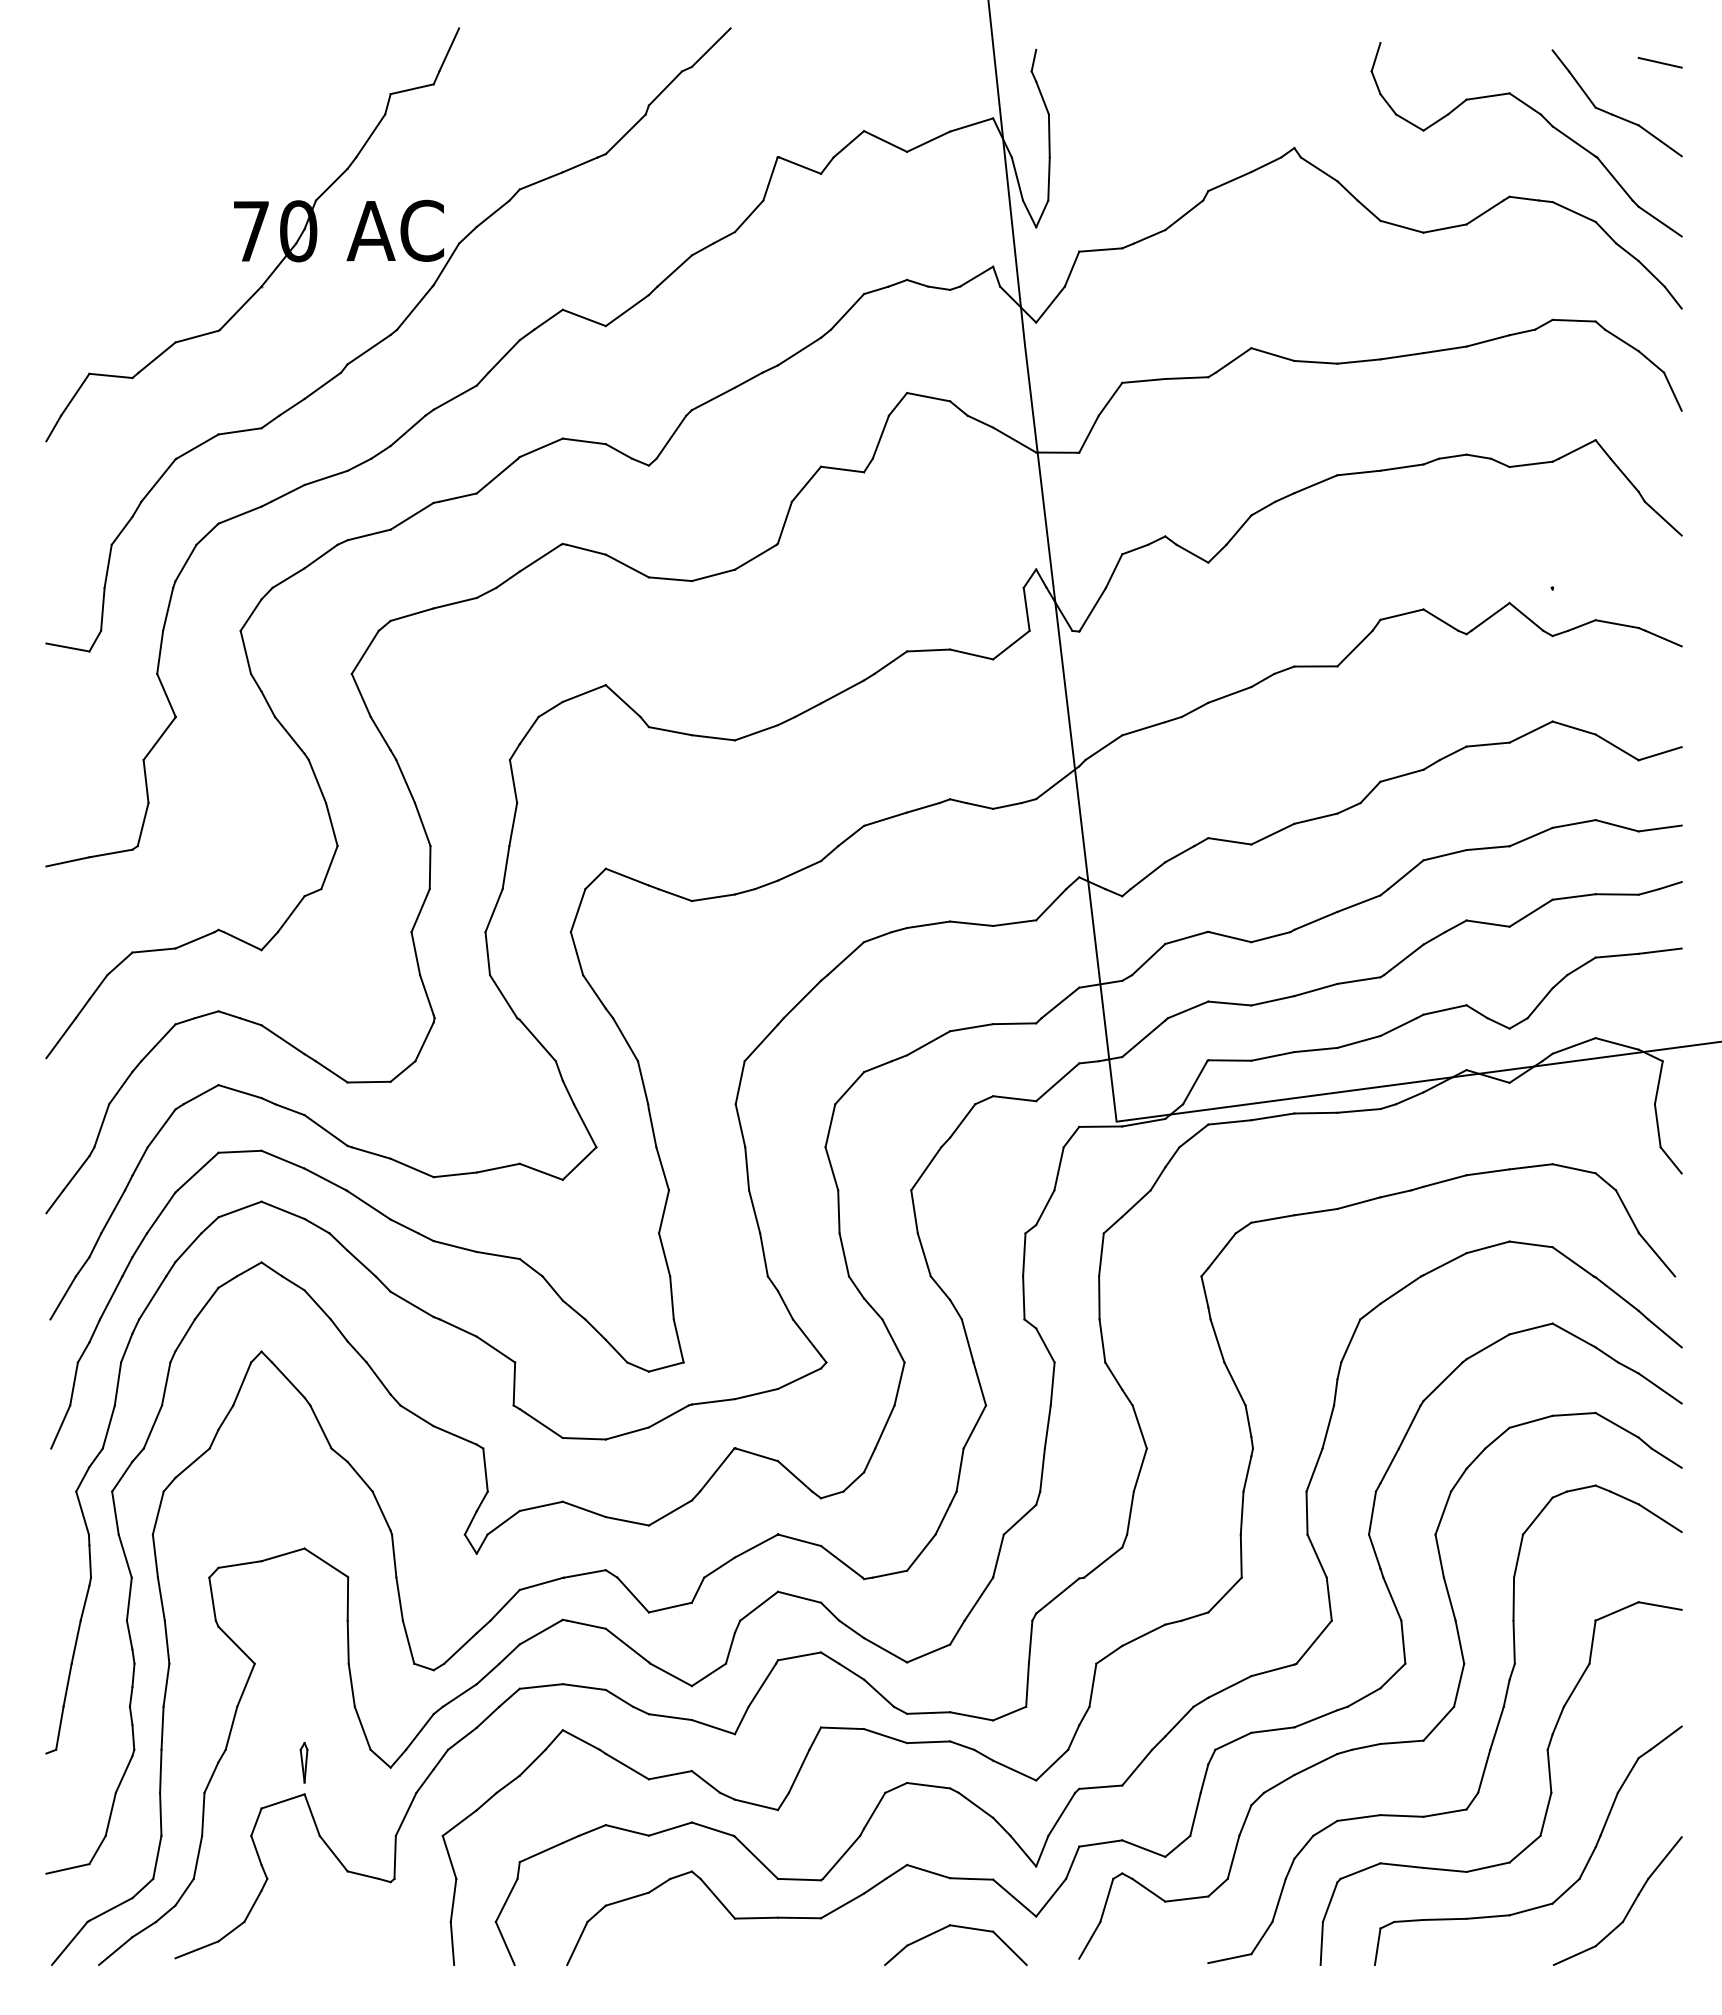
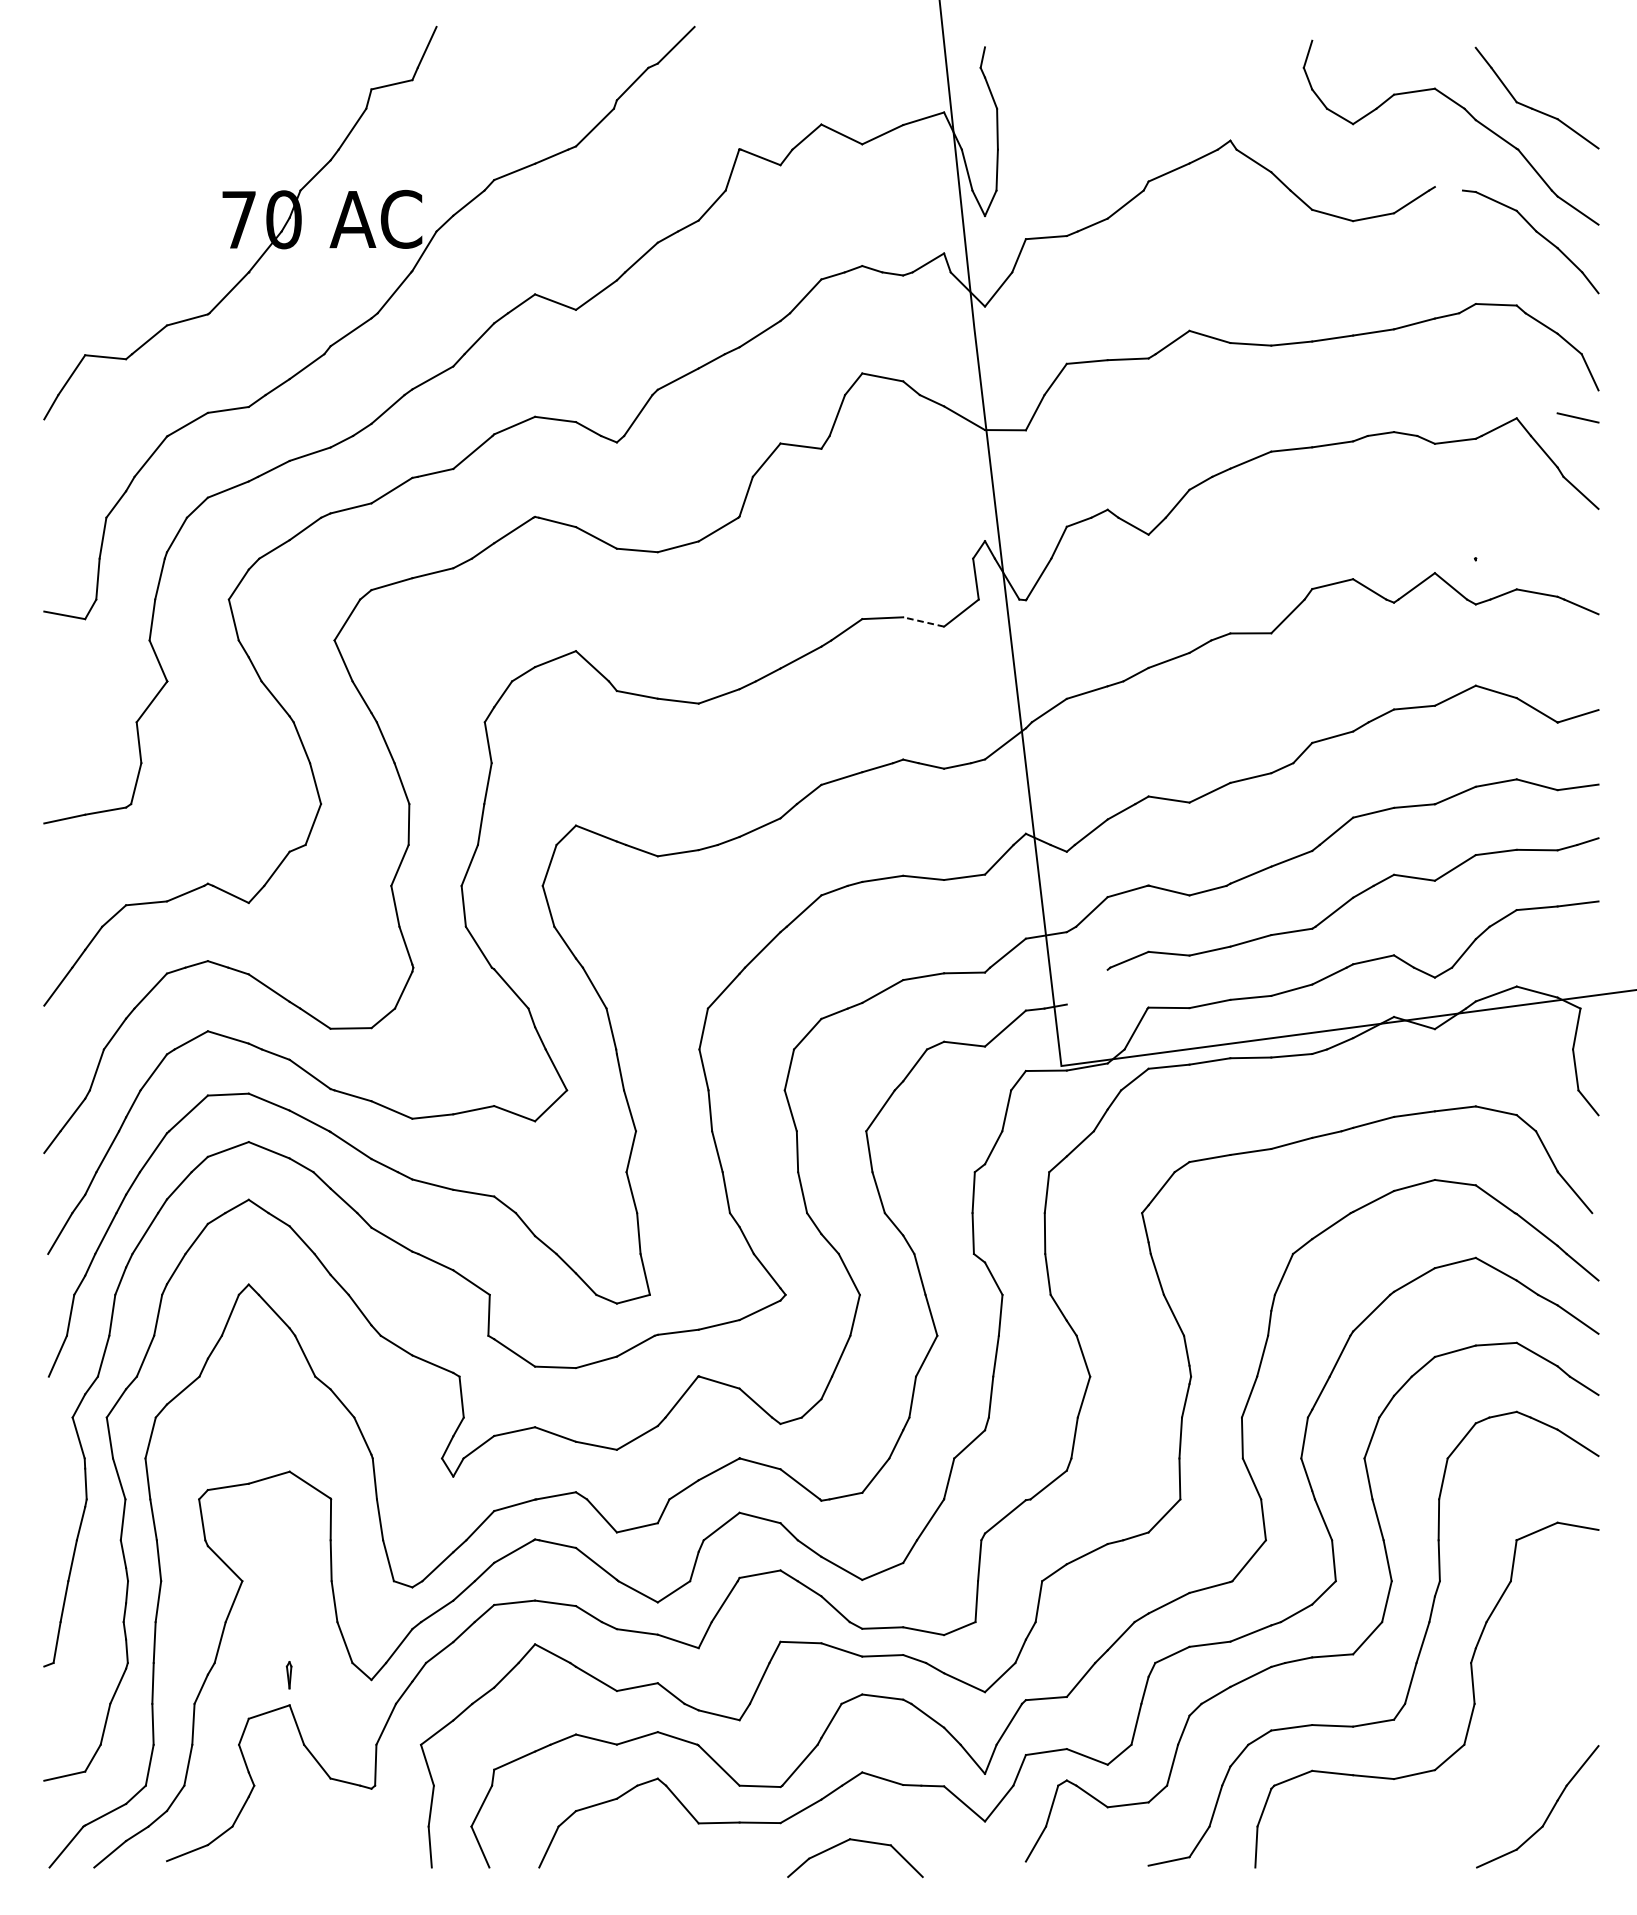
line: (1659, 62) -> (1577, 417), moved
line: (1524, 198) -> (1449, 188), removed
line: (971, 654) -> (923, 622), solid -> dashed
line: (1143, 1038) -> (1086, 986), removed
part: (303, 1762) -> (288, 1675), size x0.7
part: (1569, 1886) -> (1491, 1792), removed
part: (956, 1927) -> (856, 1841), moved

